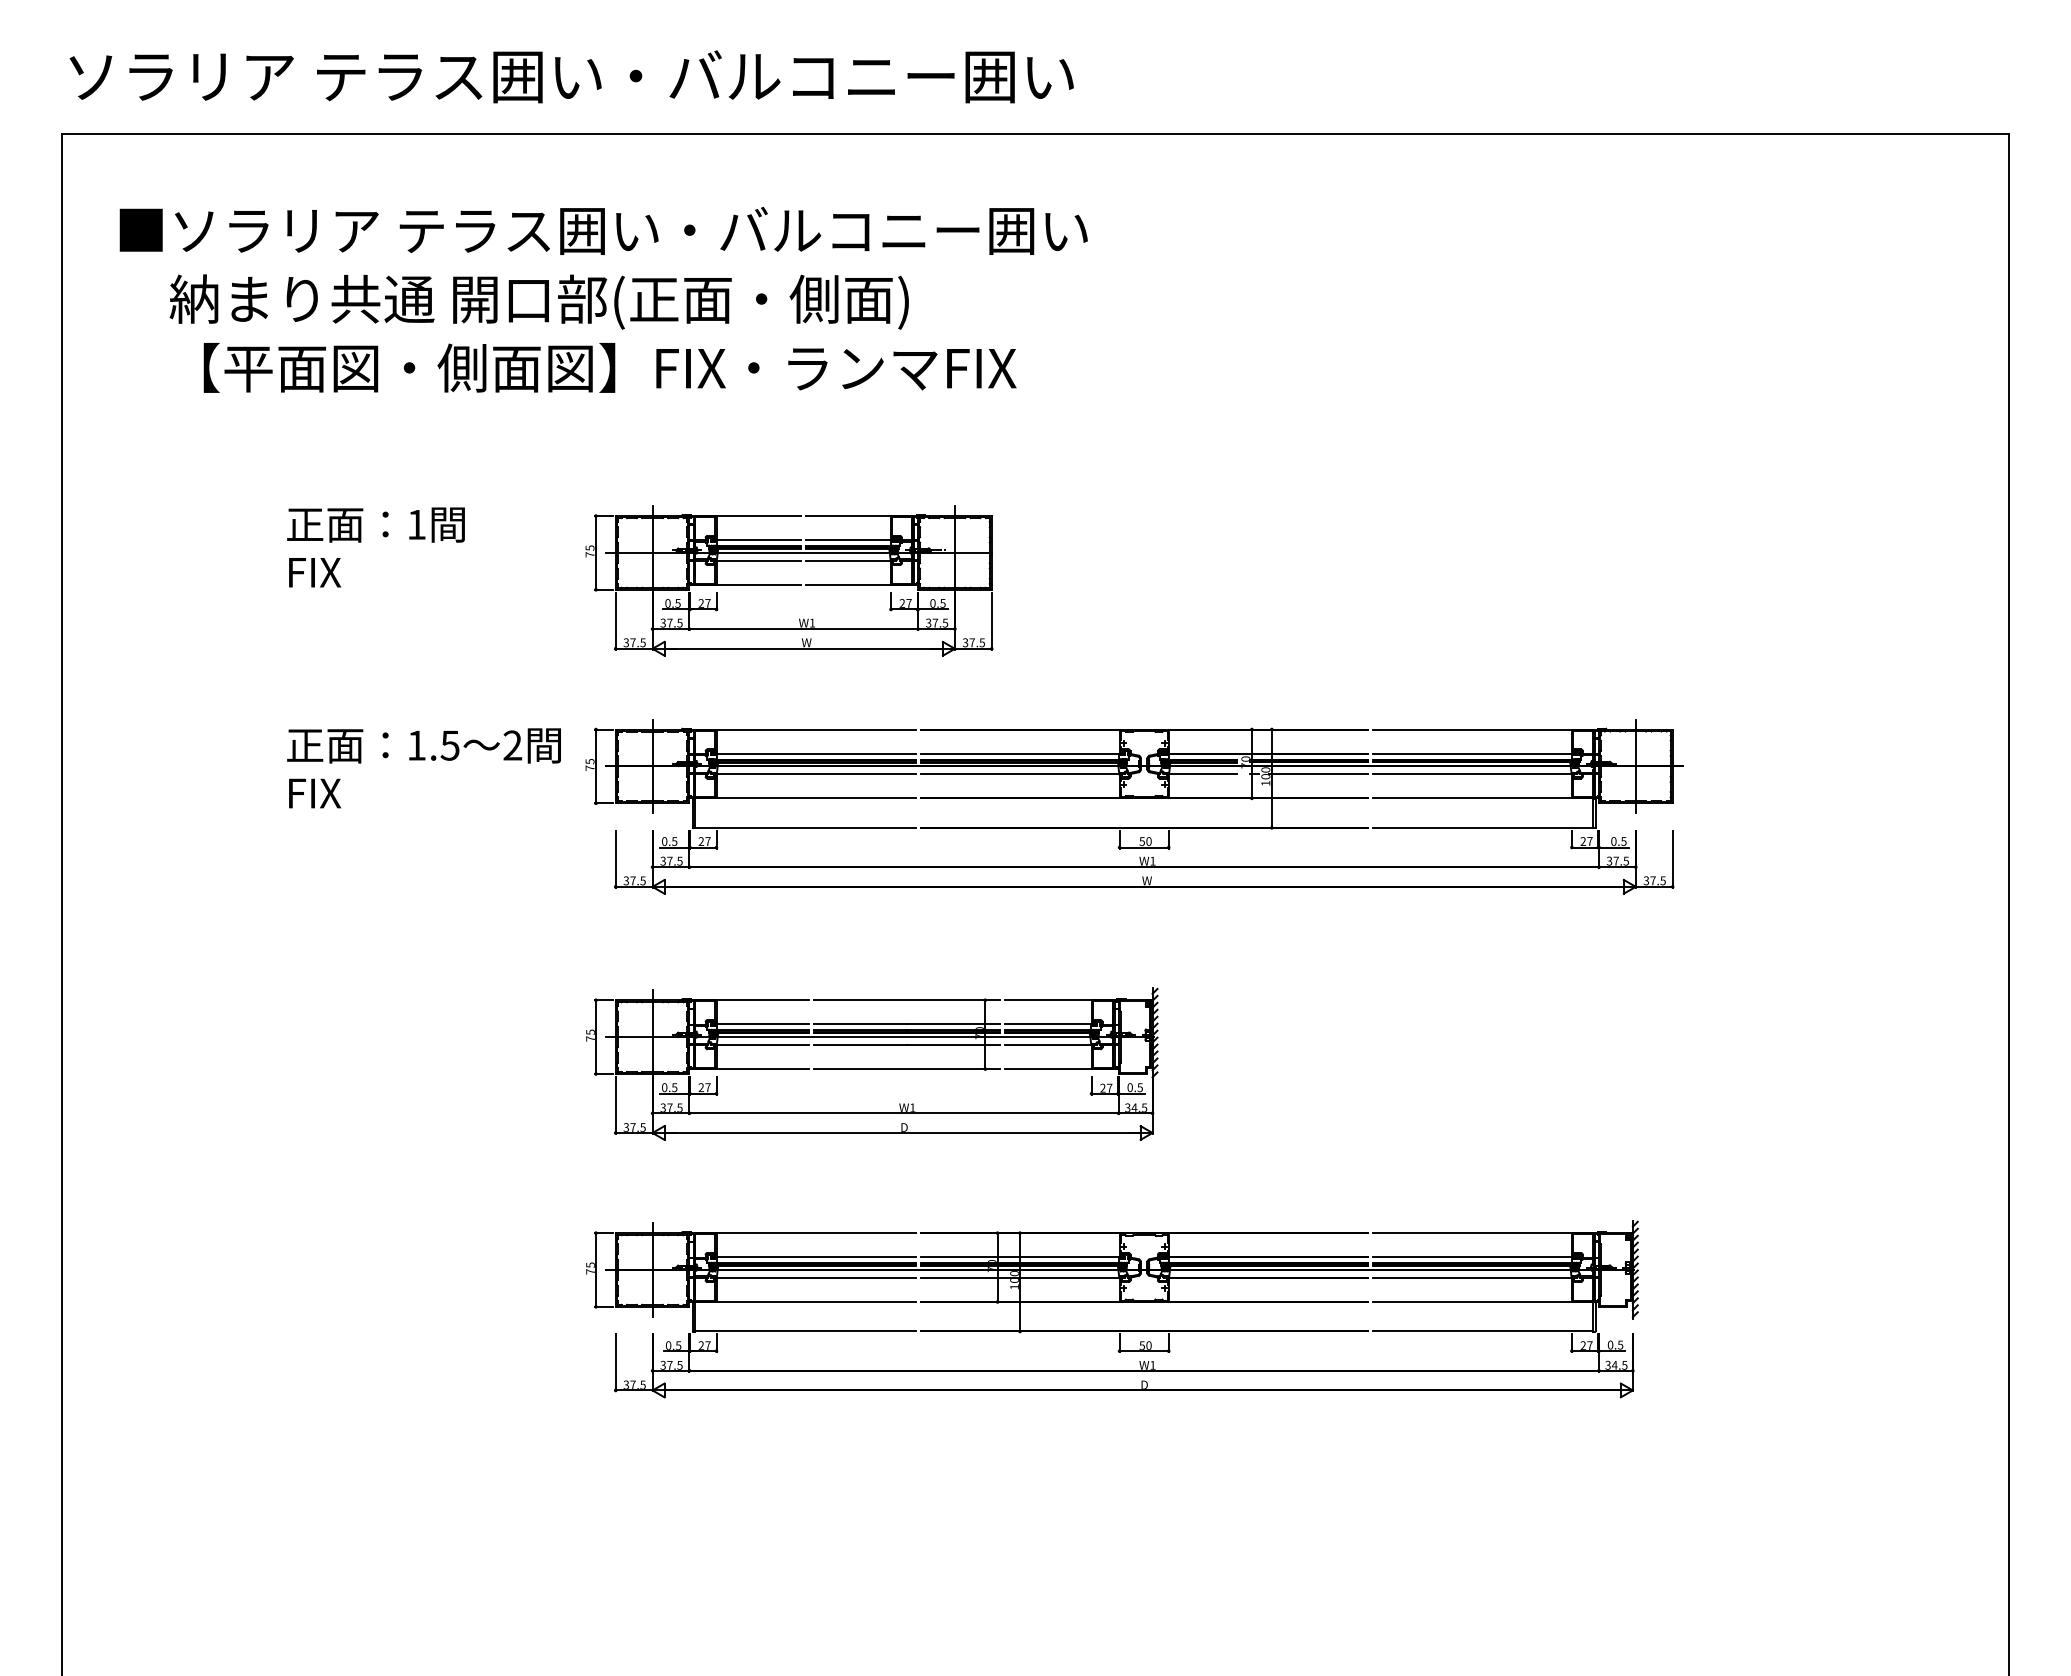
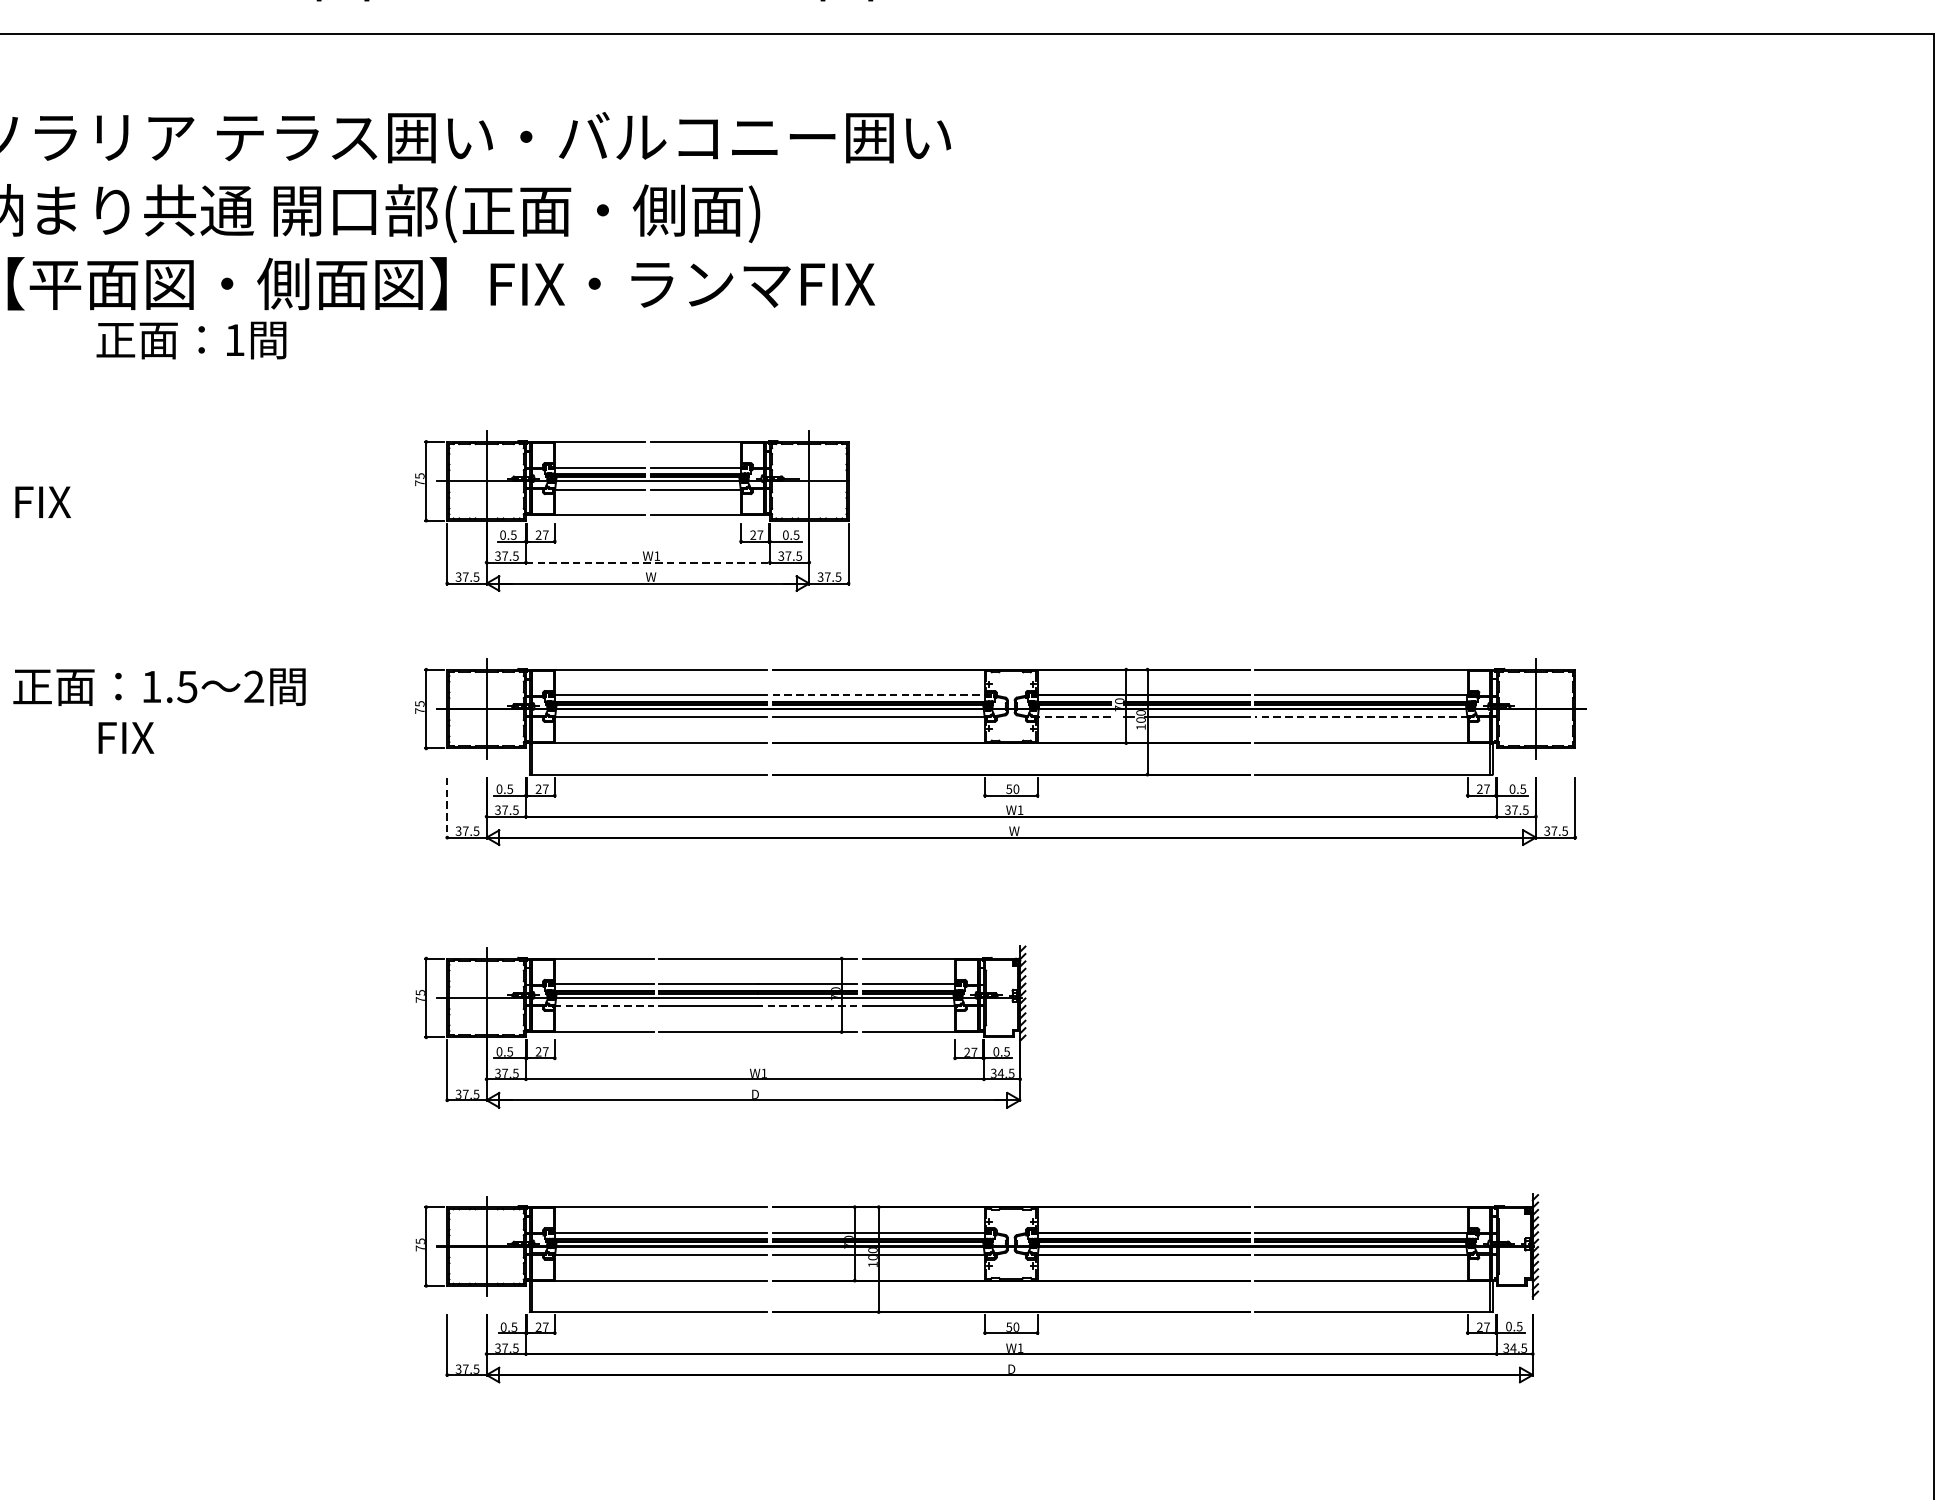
text: (375, 524) -> (190, 339), moved
text: (315, 572) -> (43, 502), moved
line: (804, 629) -> (648, 562), solid -> dashed
text: (423, 745) -> (158, 686), moved
line: (1020, 753) -> (879, 695), solid -> dashed
line: (1202, 774) -> (1073, 717), solid -> dashed
line: (1472, 774) -> (1361, 717), solid -> dashed
line: (615, 859) -> (447, 808), solid -> dashed
line: (762, 1044) -> (603, 1005), solid -> dashed
line: (952, 1044) -> (806, 1005), solid -> dashed

